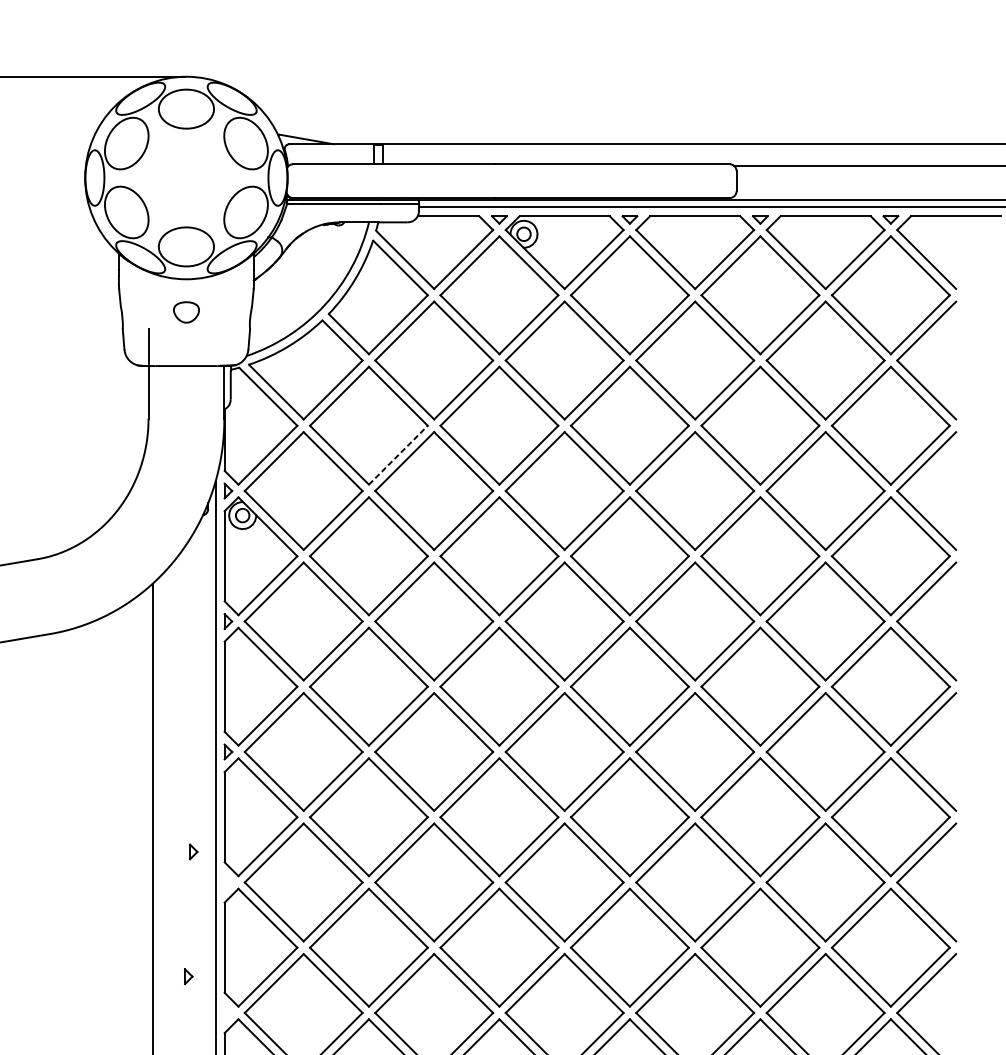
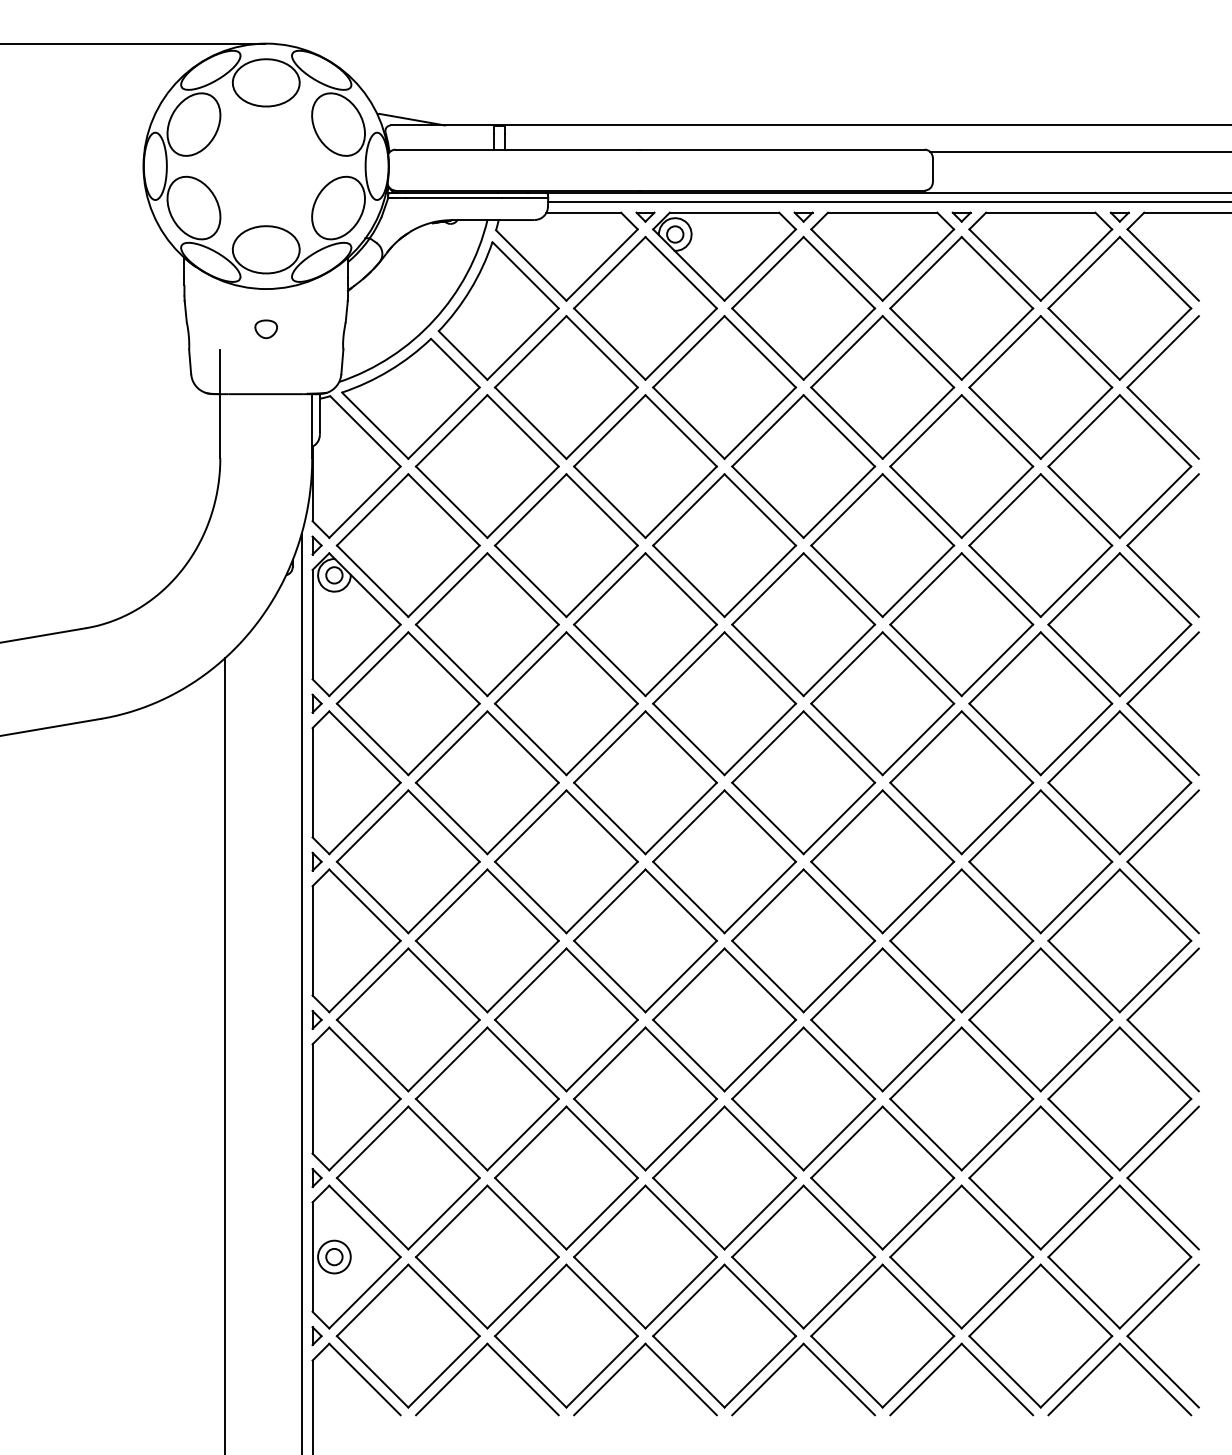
part: (185, 312) -> (265, 329), size x0.71
line: (398, 454) -> (523, 501), dashed -> solid
part: (193, 851) -> (316, 1019), moved
part: (188, 977) -> (316, 1178), moved

